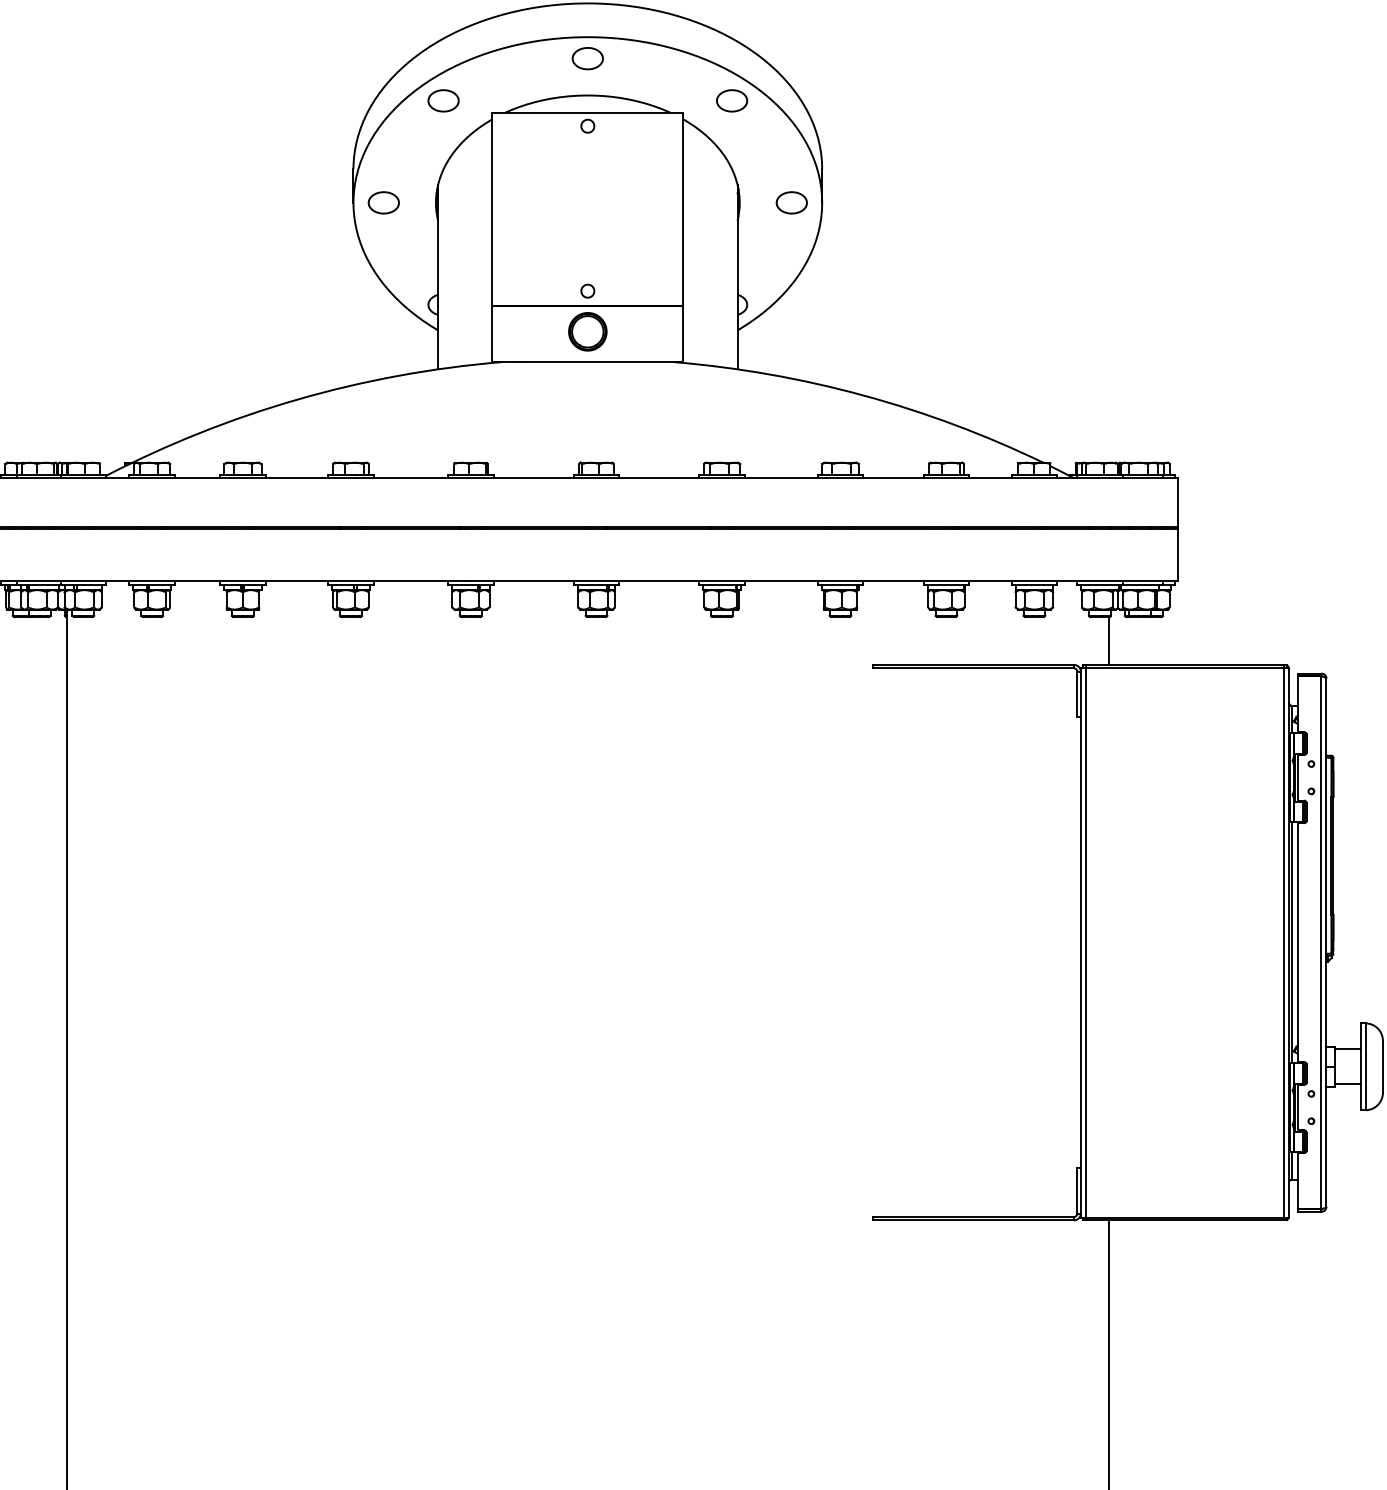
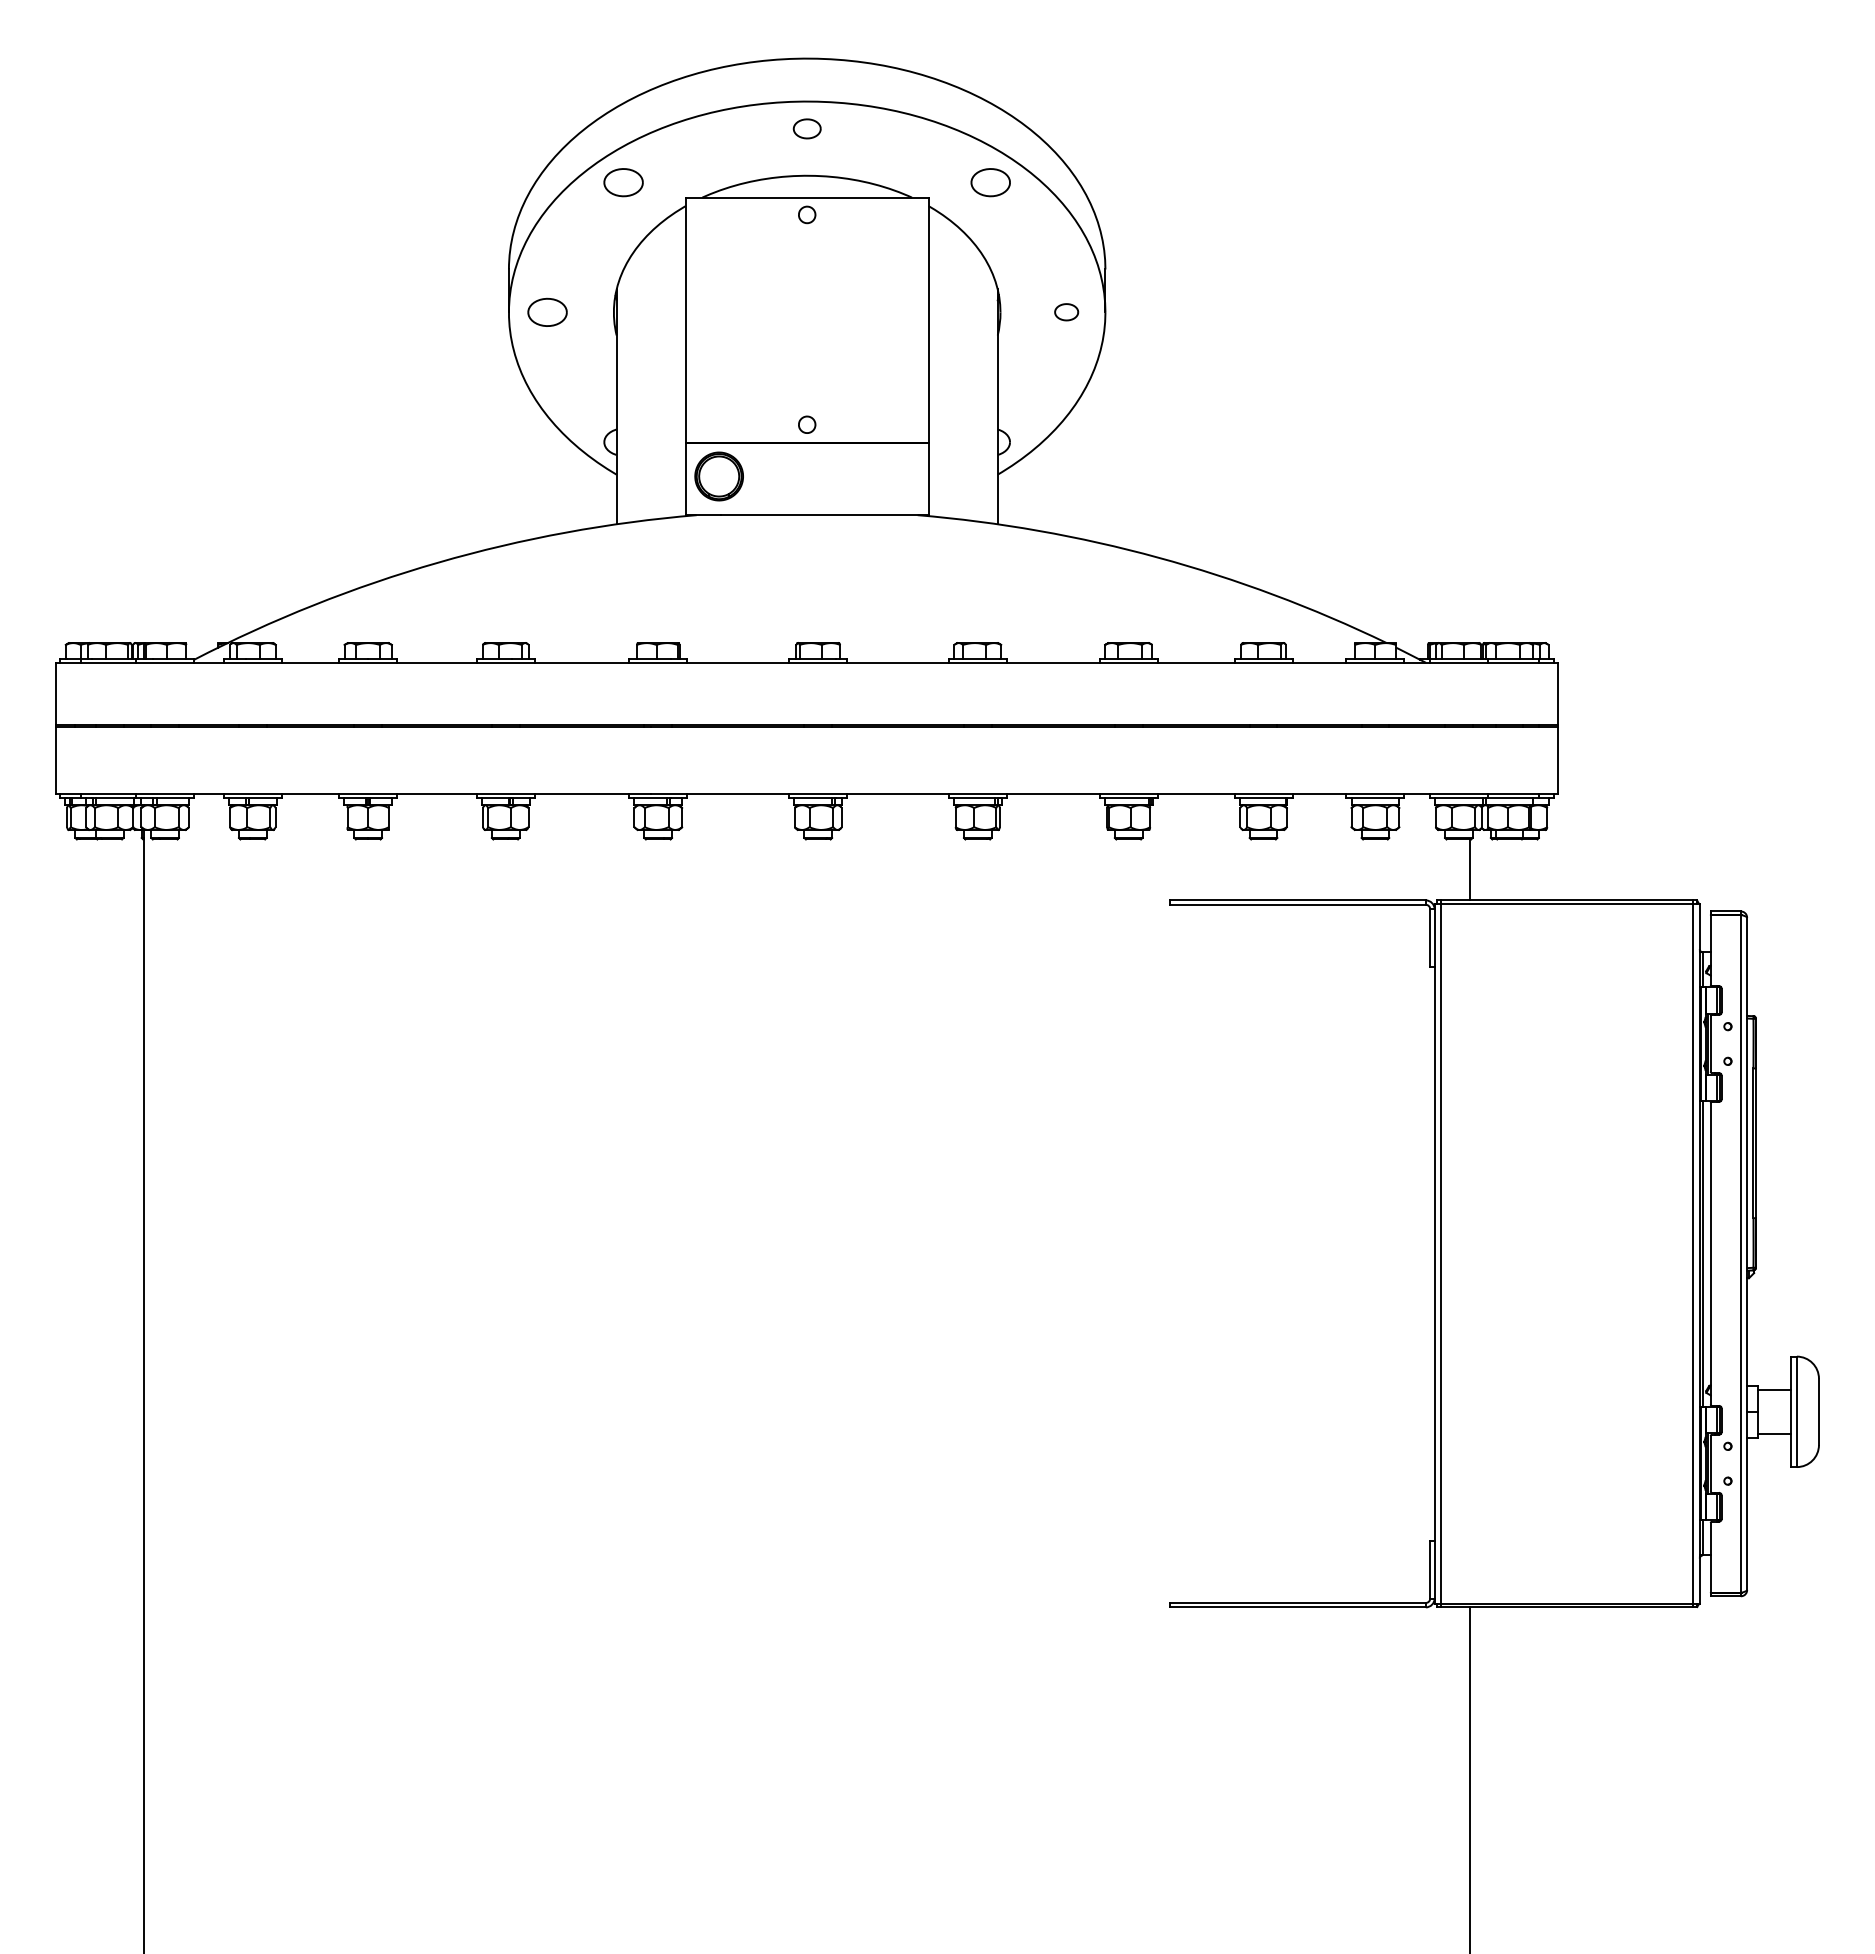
part: (588, 58) -> (807, 128), size x0.7
part: (791, 202) -> (1066, 311), size x0.6
part: (587, 331) -> (718, 476), moved

